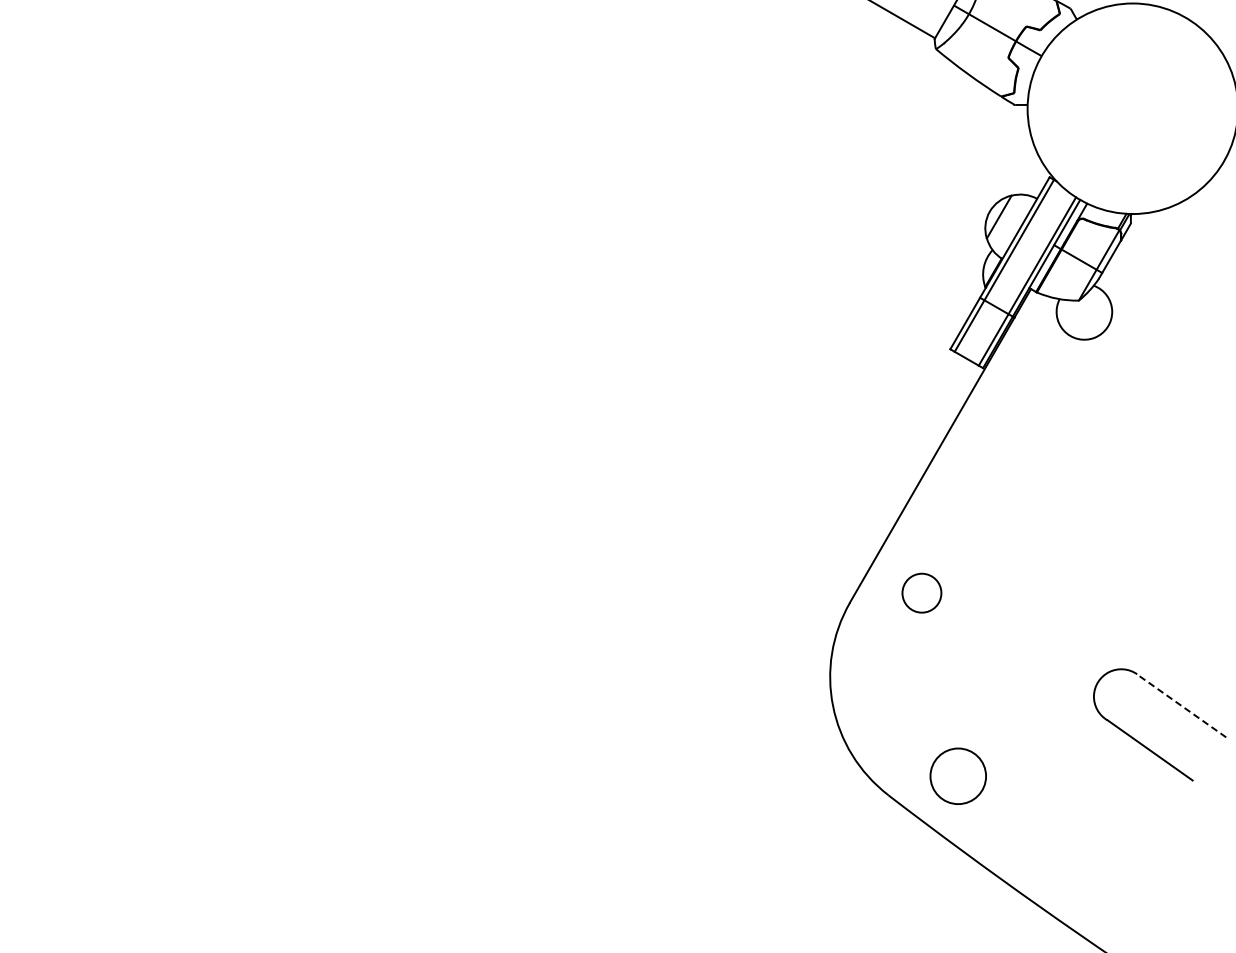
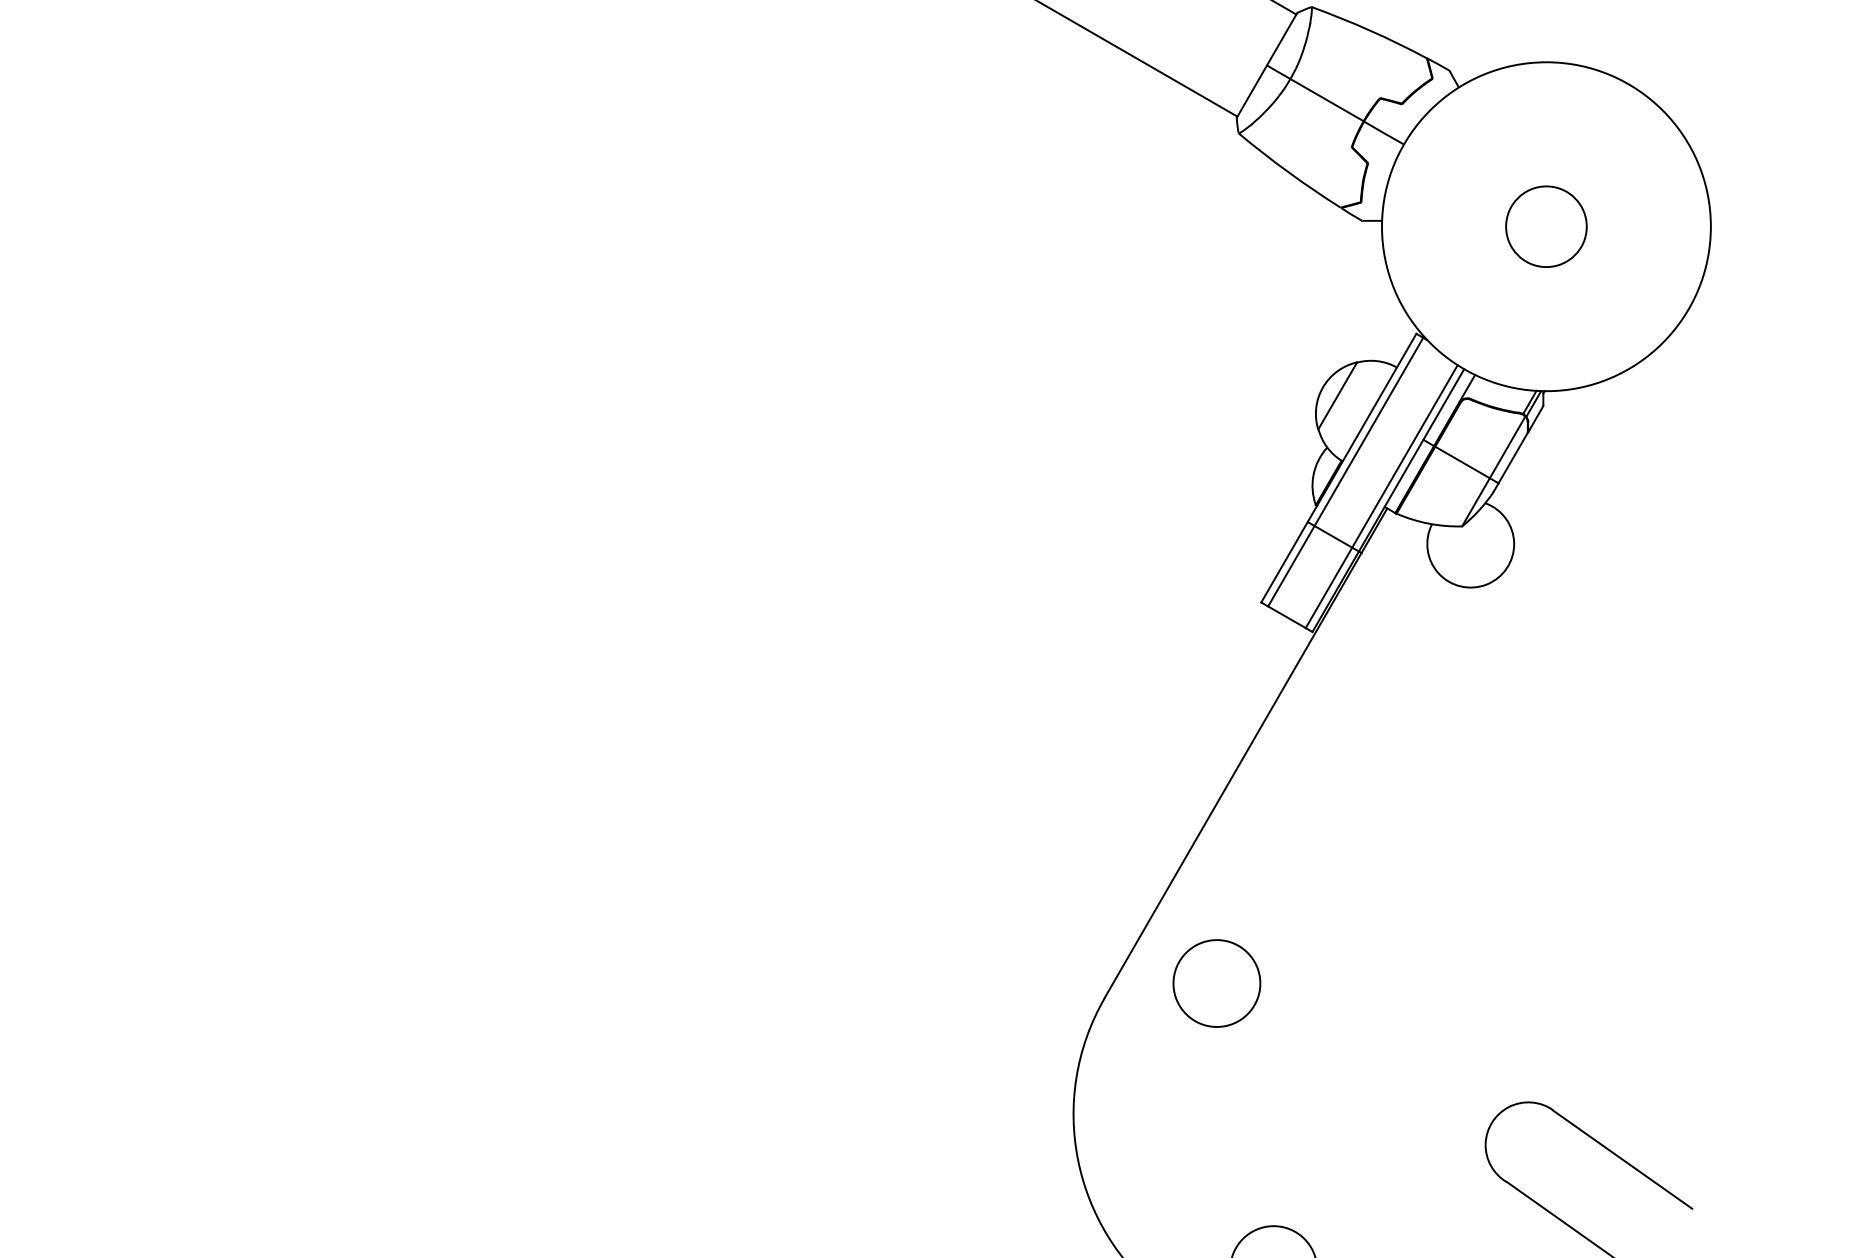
circle: (1132, 108) -> (1545, 226), added
circle: (921, 593) -> (1216, 983), size x1.43
line: (1181, 705) -> (1622, 1158), dashed -> solid

